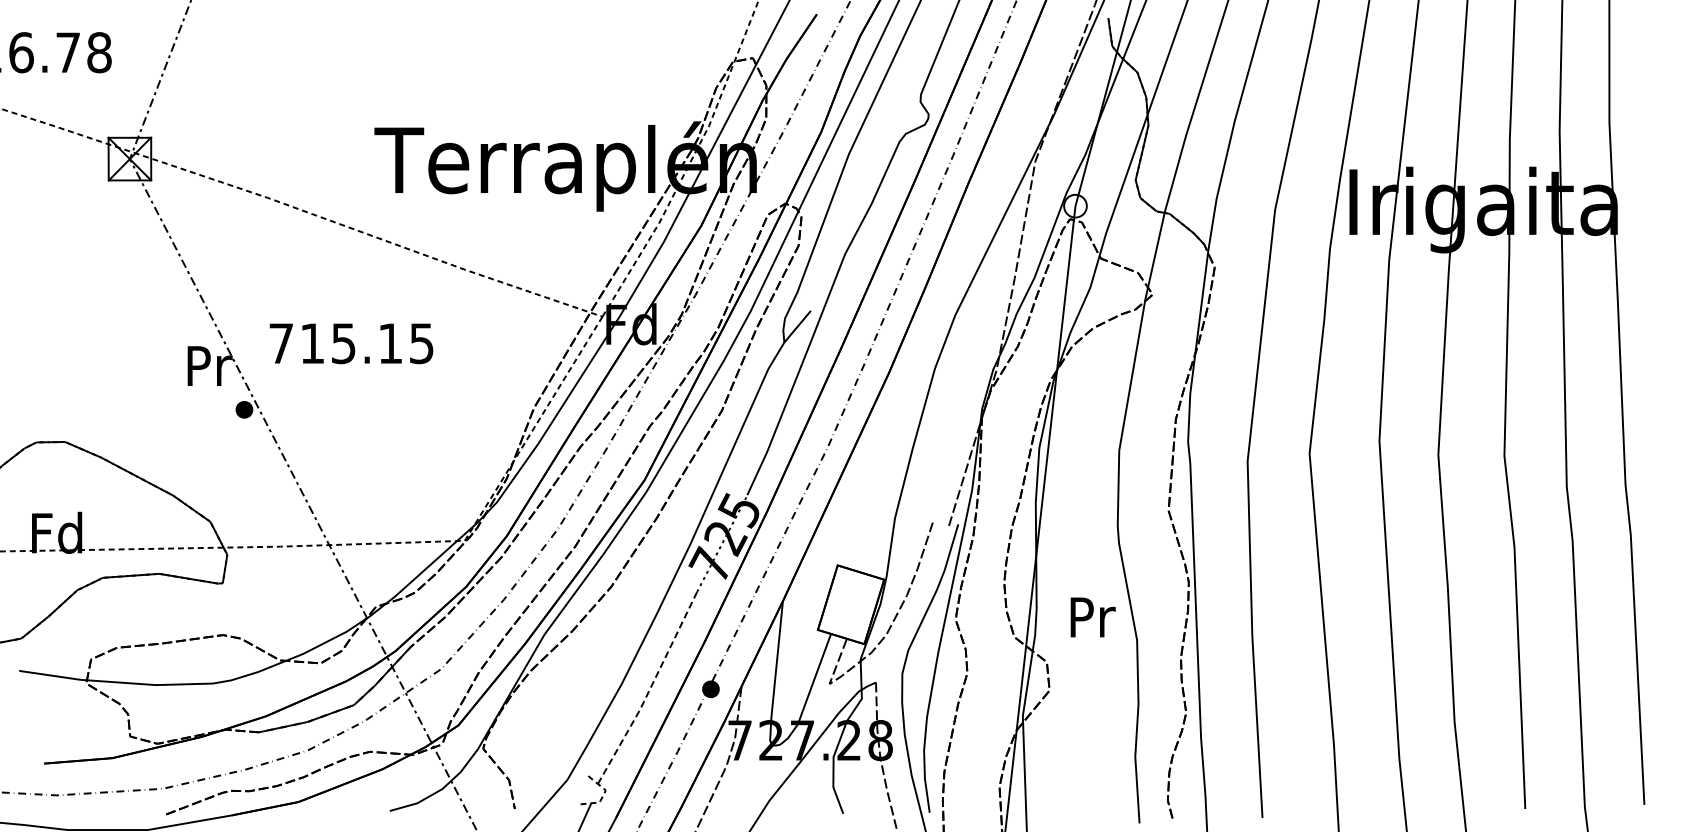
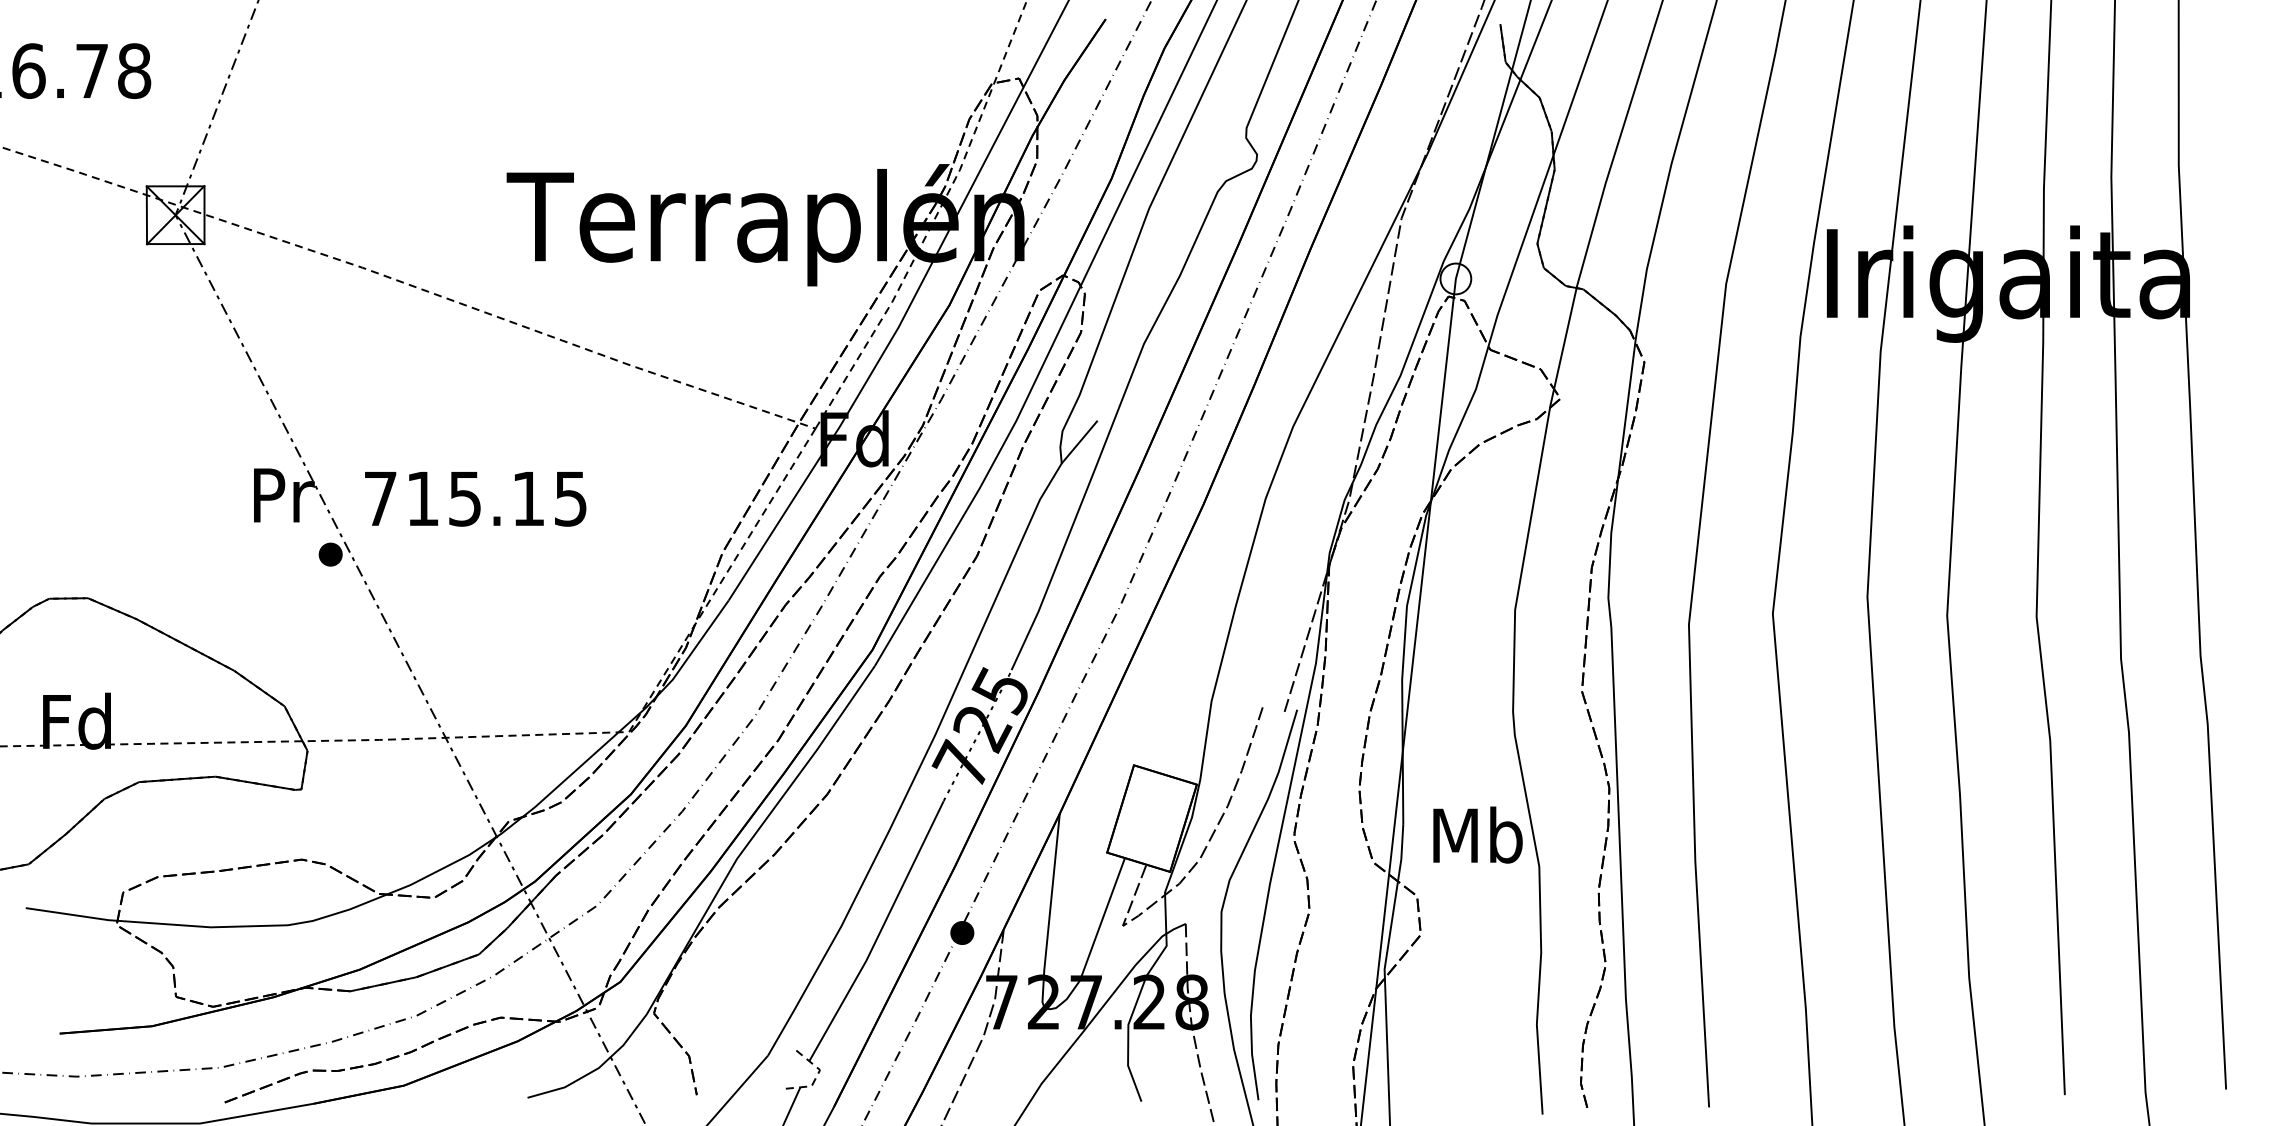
text: (351, 343) -> (475, 498), moved
text: (1091, 616) -> (1477, 834), Pr -> Mb
line: (649, 689) -> (879, 933), dashed -> solid

